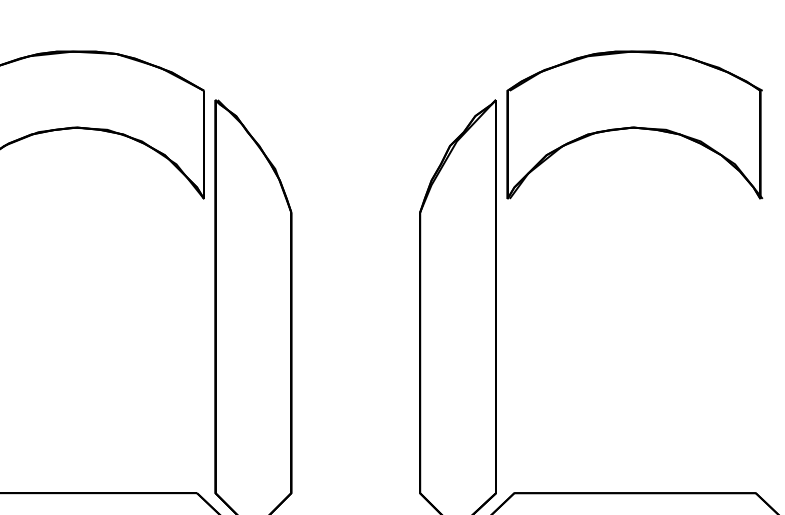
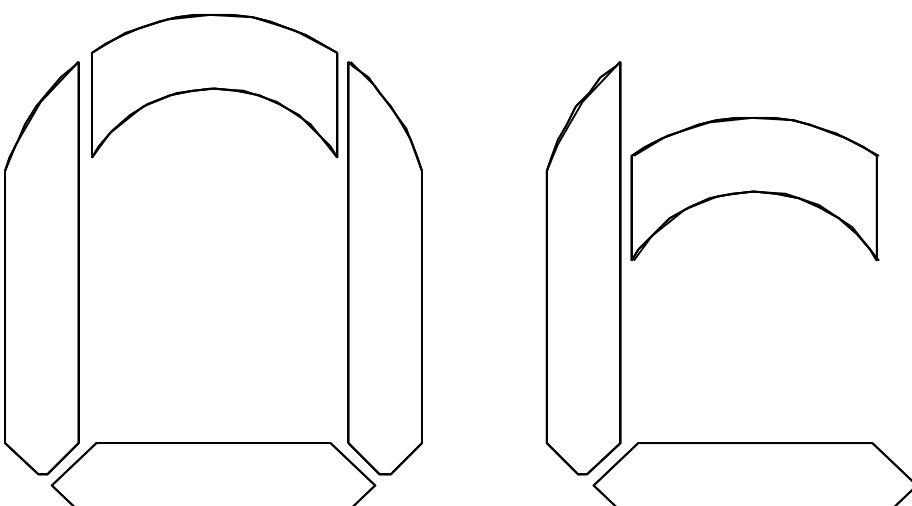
part: (634, 125) -> (754, 189), moved

